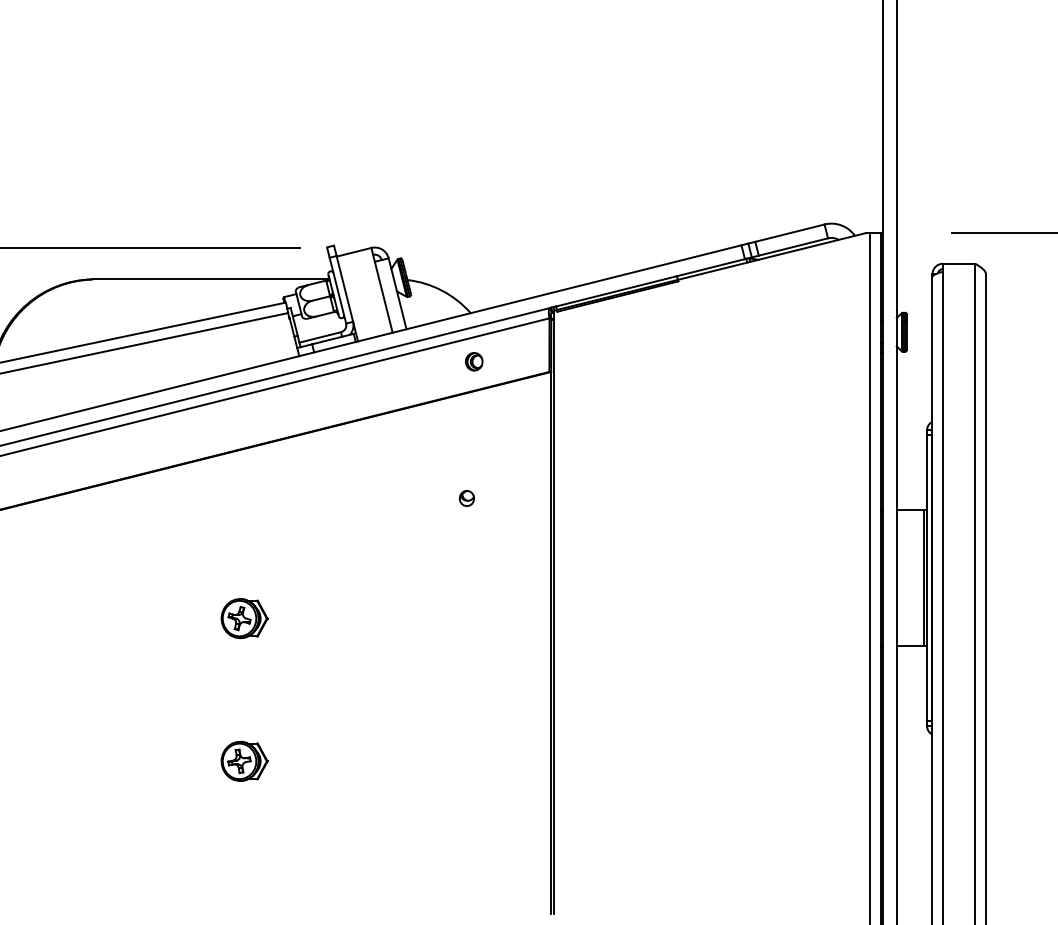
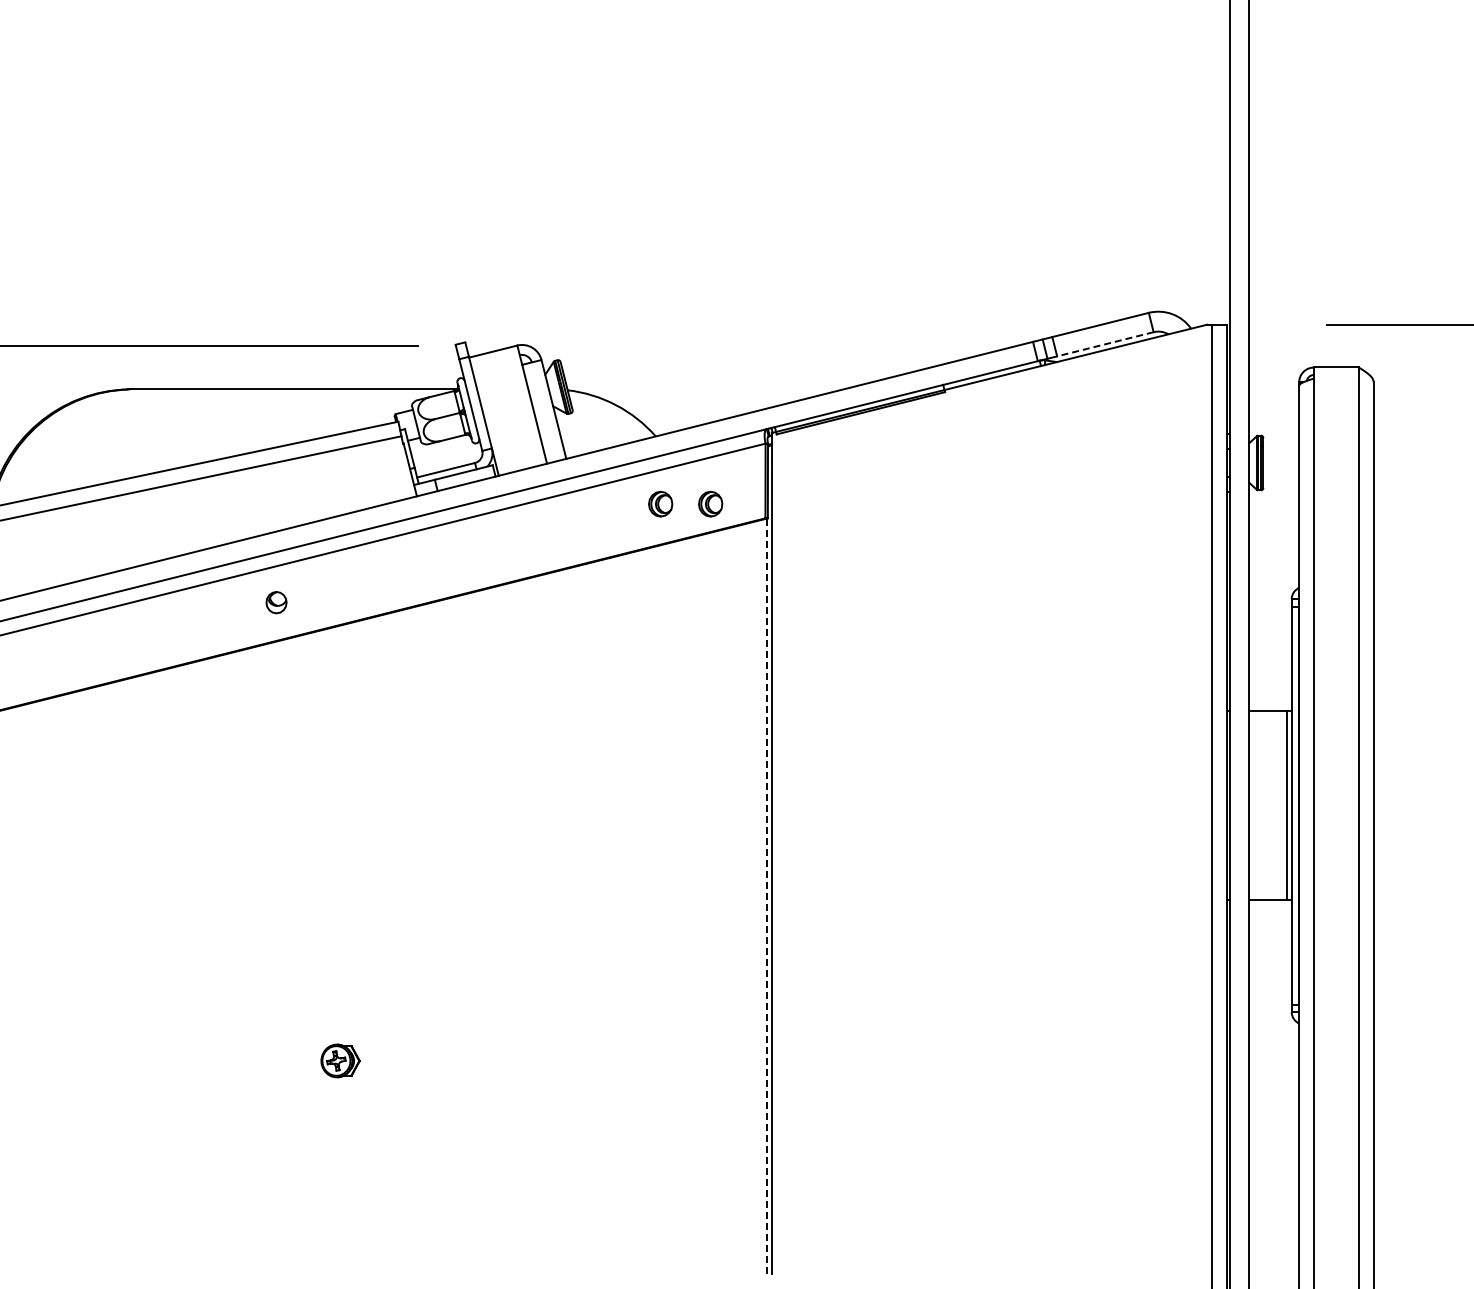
line: (793, 247) -> (1105, 344), solid -> dashed
part: (509, 361) -> (710, 503), added
part: (466, 498) -> (276, 602), moved
part: (244, 618) -> (340, 861), removed
line: (550, 643) -> (766, 896), solid -> dashed
part: (244, 761) -> (340, 1060), size x0.6

